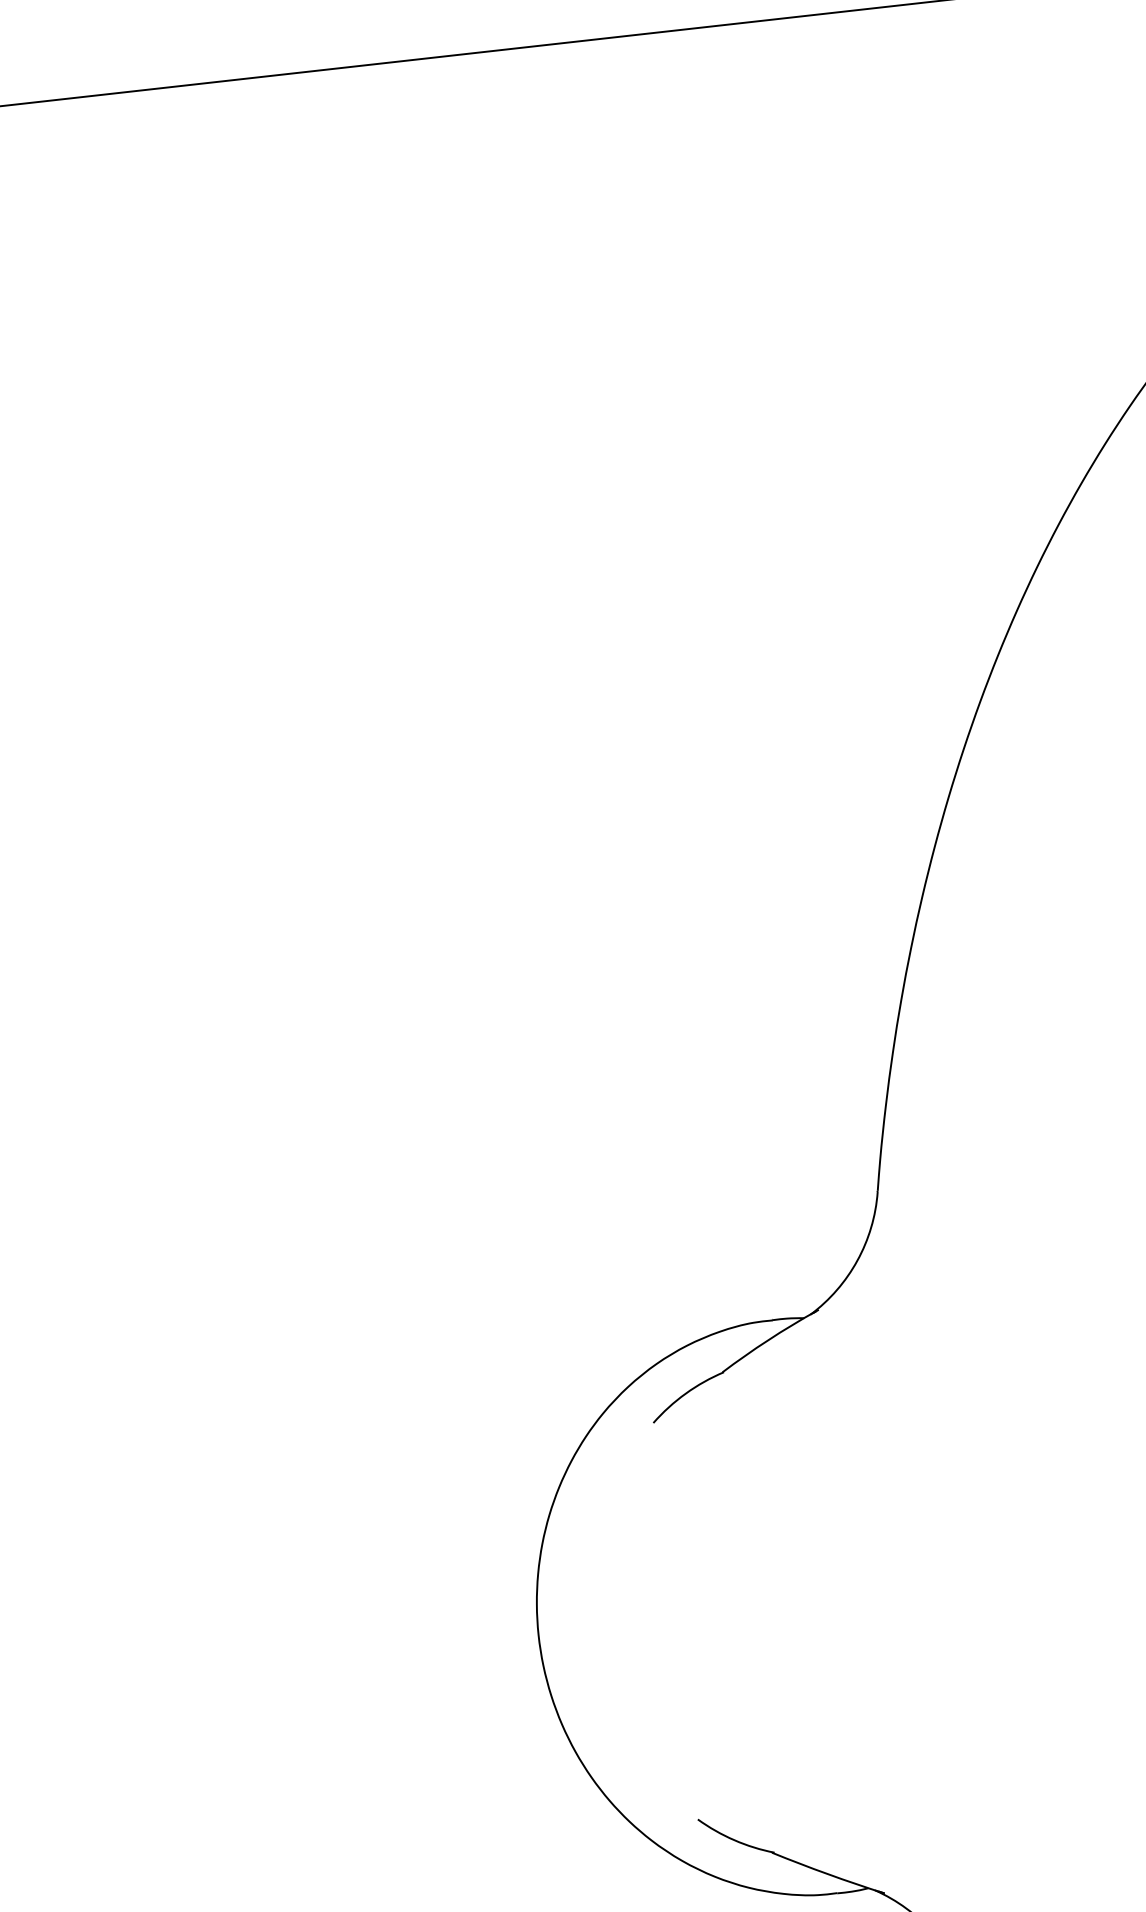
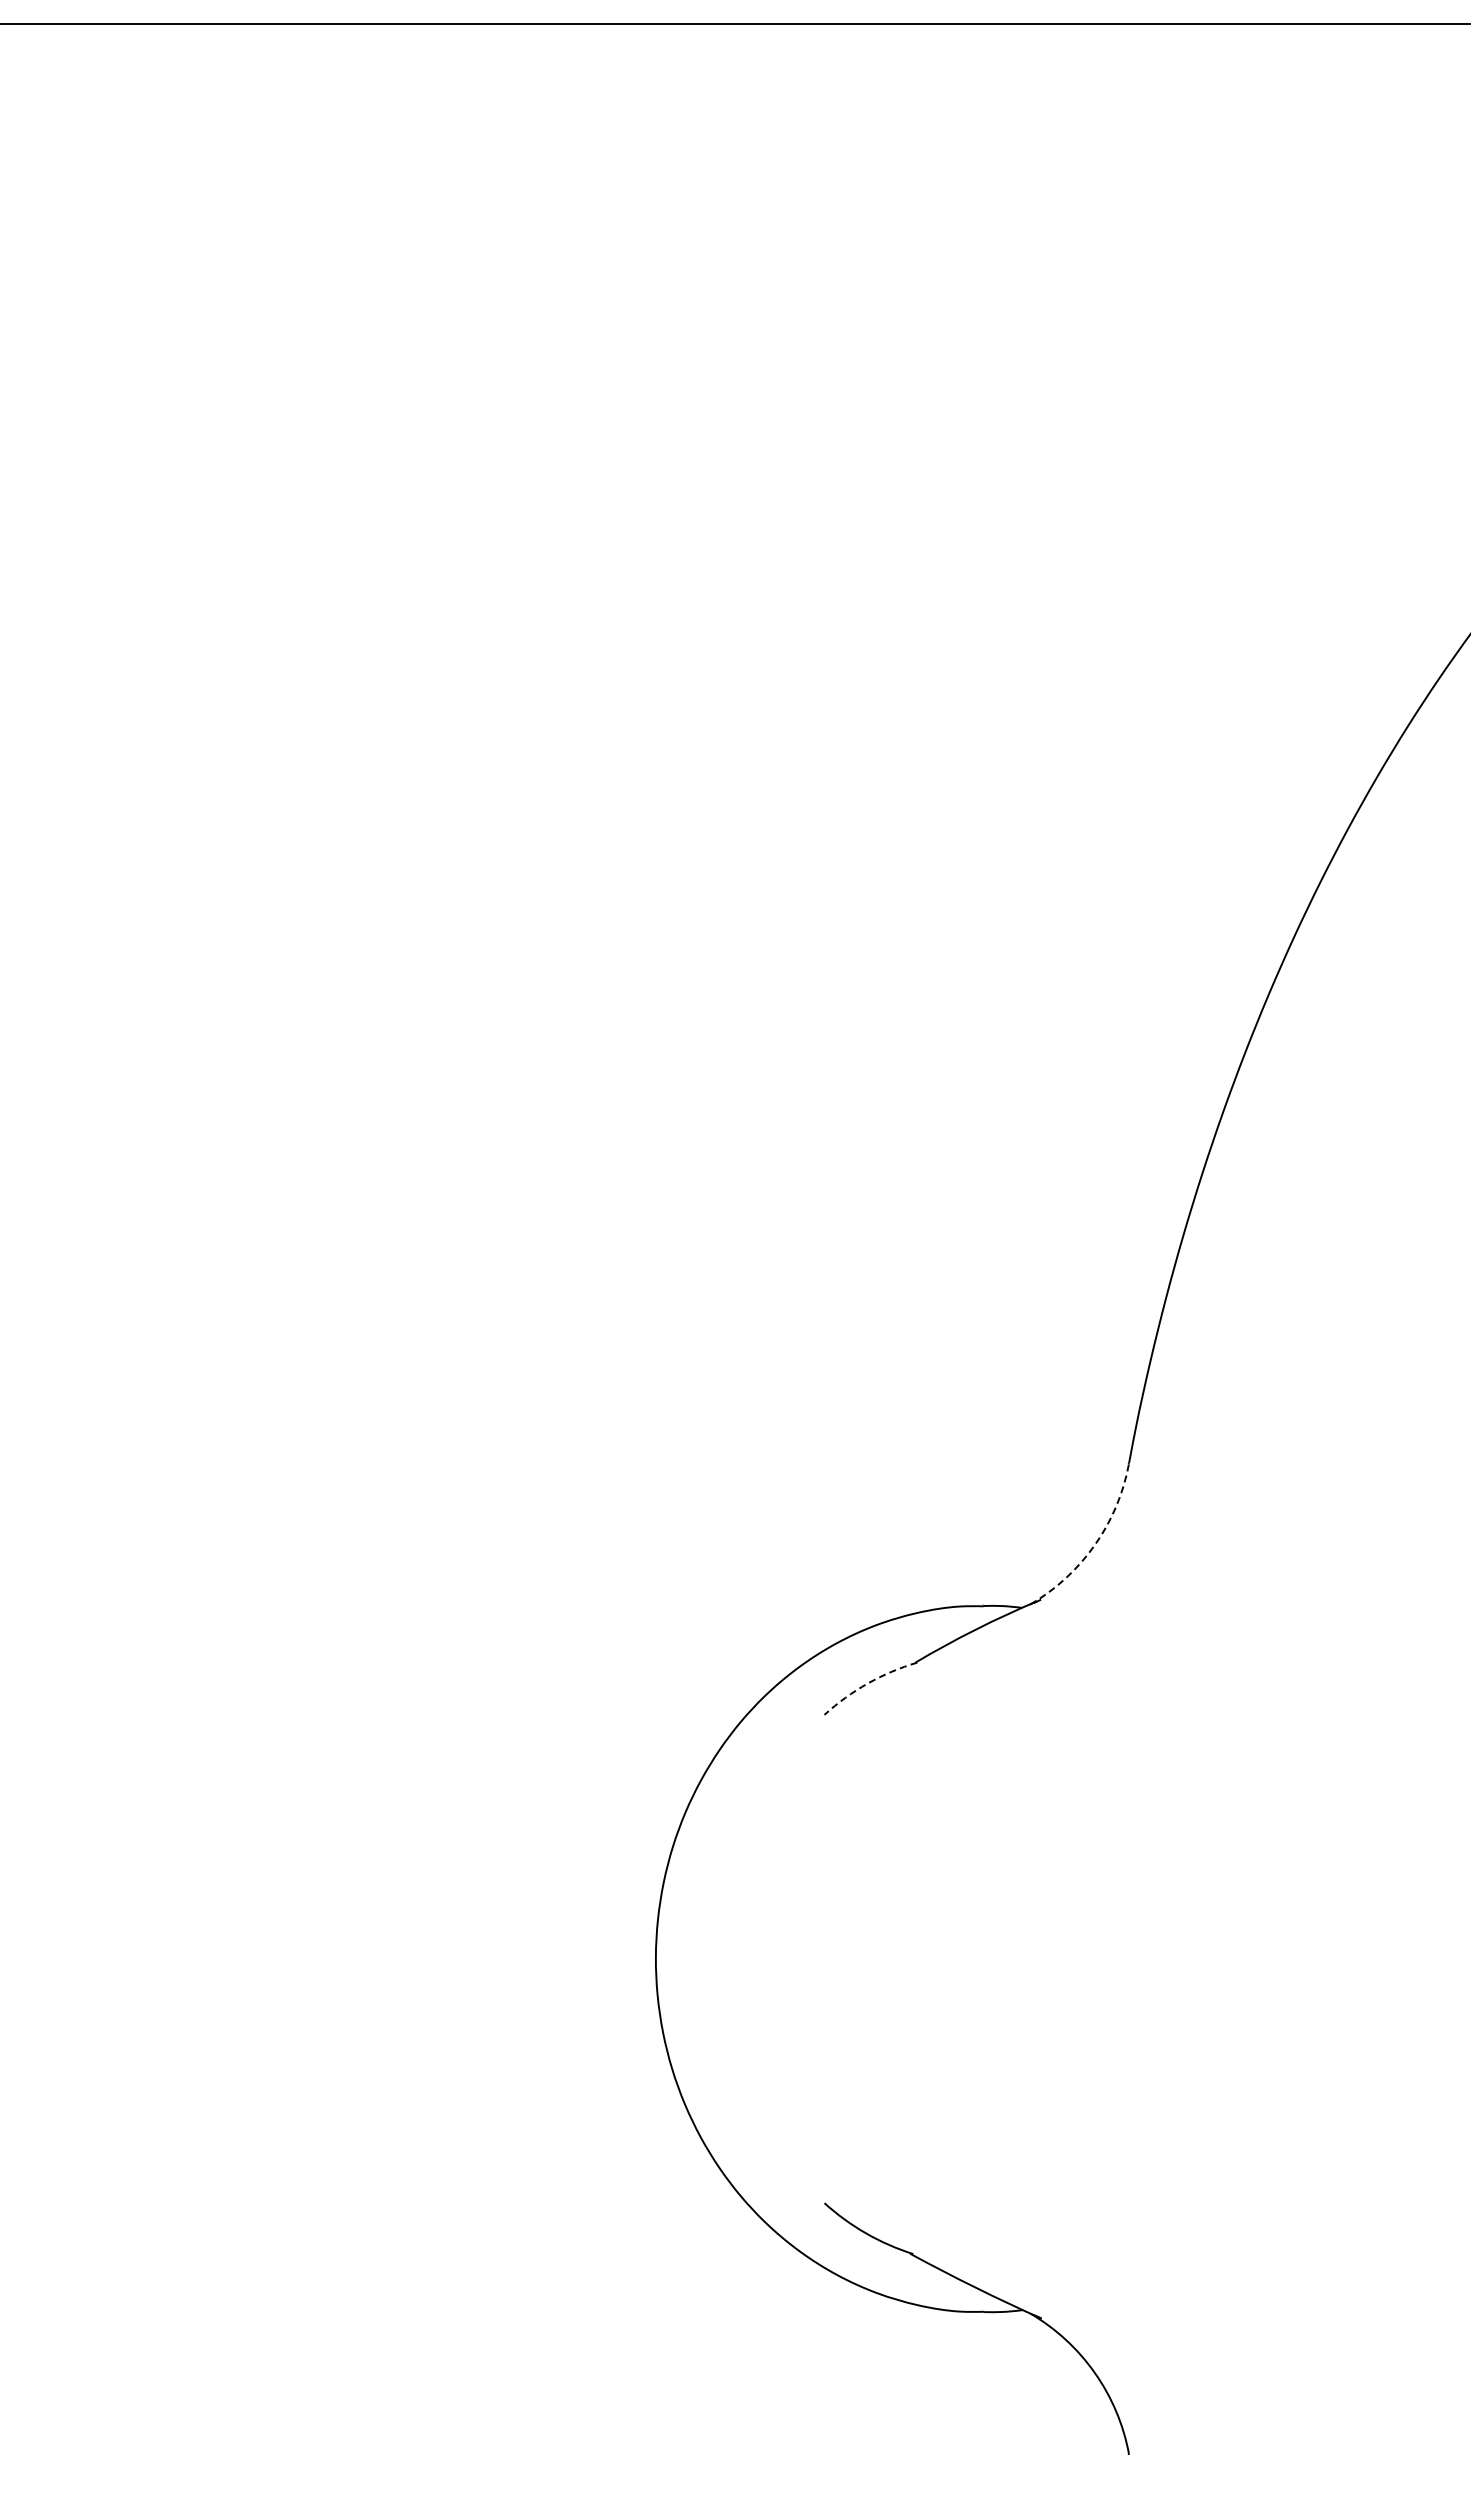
arc: (857, 1260) -> (1094, 1545), solid -> dashed
arc: (685, 1393) -> (867, 1683), solid -> dashed

